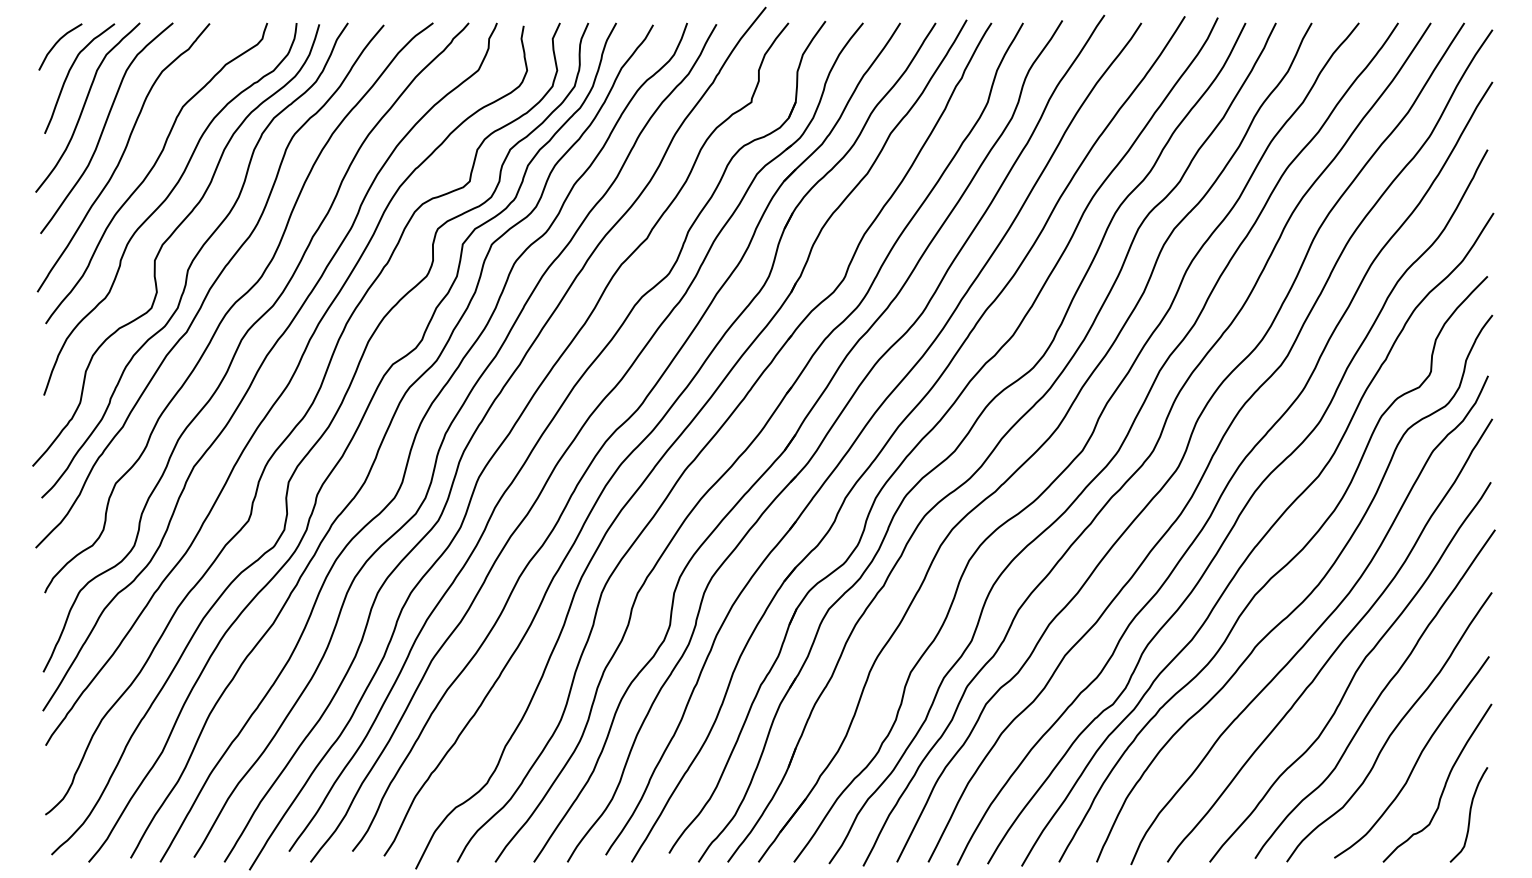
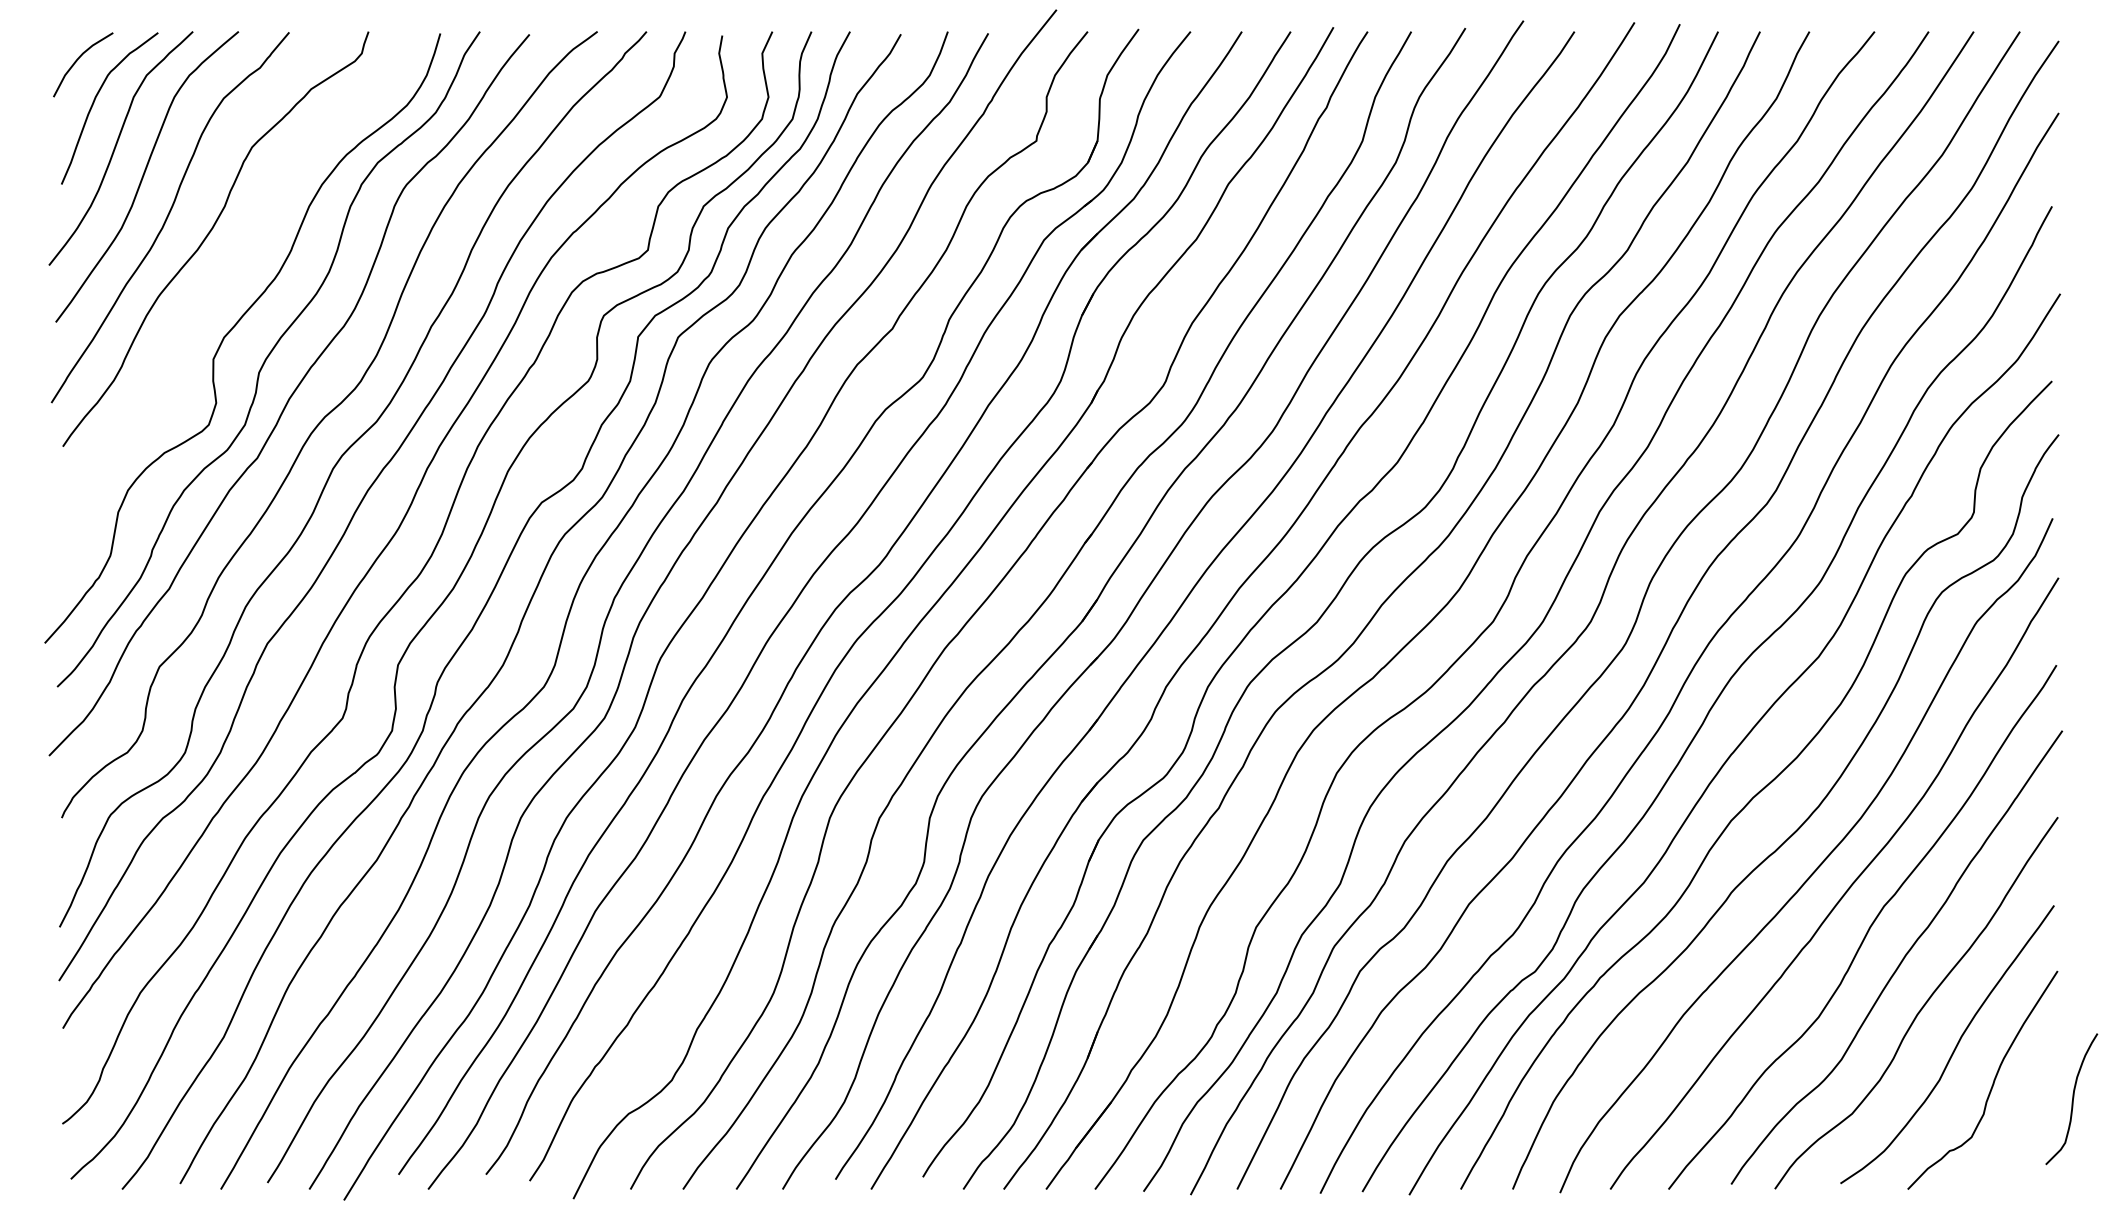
curve: (164, 202) -> (226, 279), removed
curve: (1469, 814) -> (2072, 1098), moved

